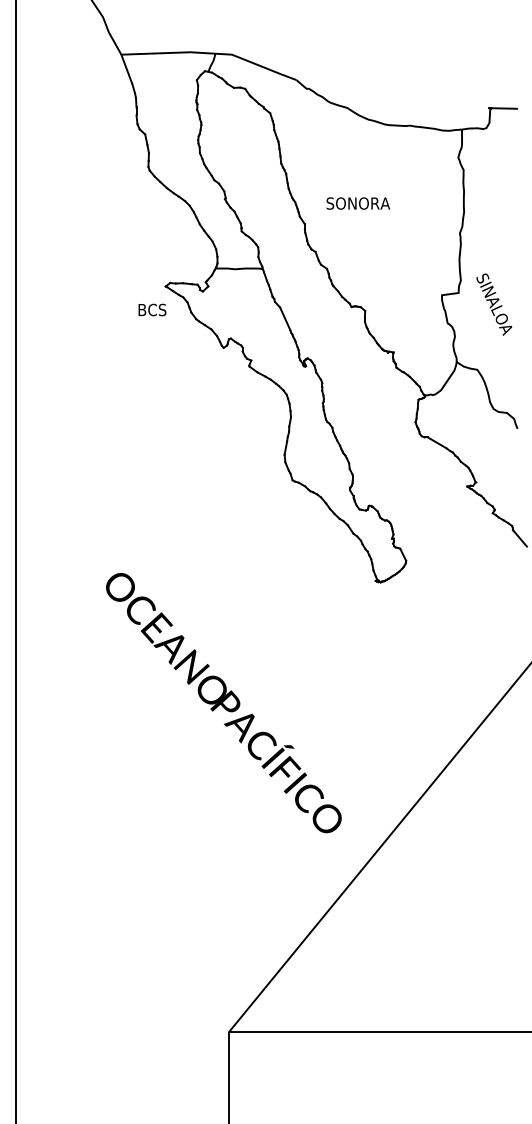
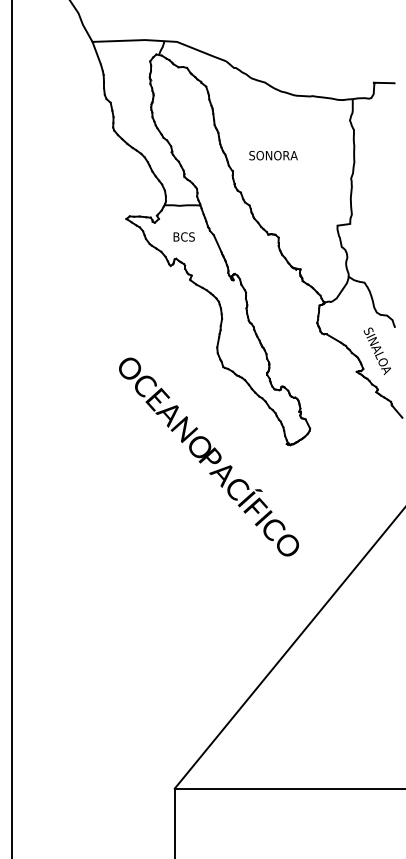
text: (494, 304) -> (377, 351), moved
text: (152, 309) -> (184, 236), moved
text: (223, 703) -> (208, 457), moved

